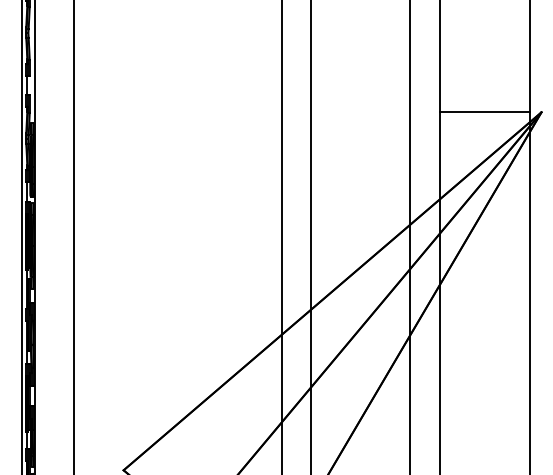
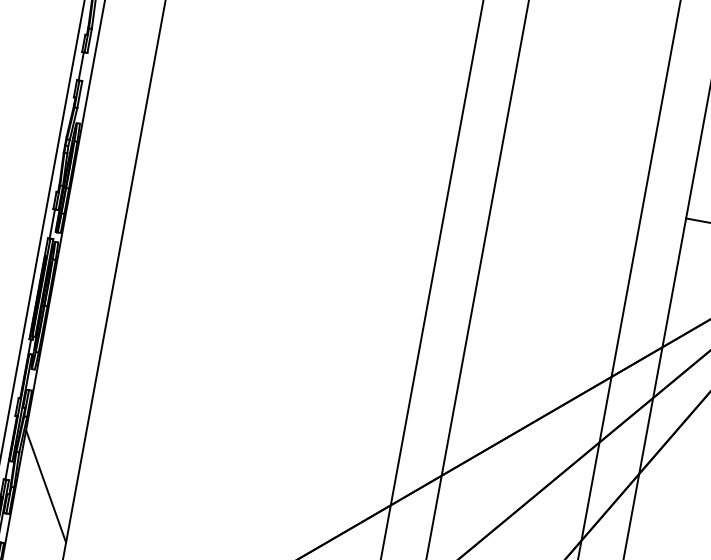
hatch: (54, 363) -> (45, 486), added

